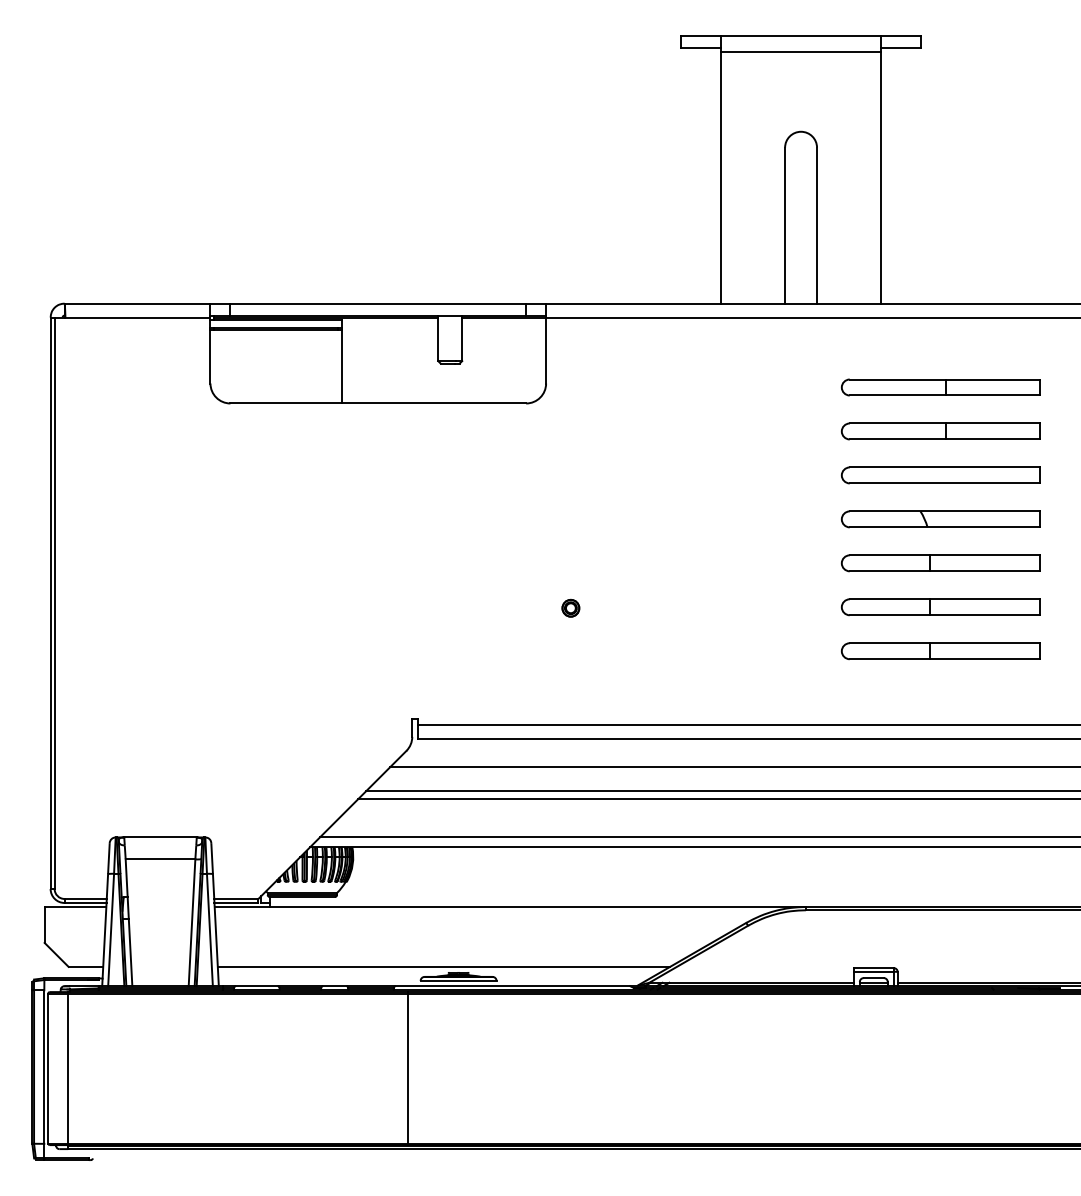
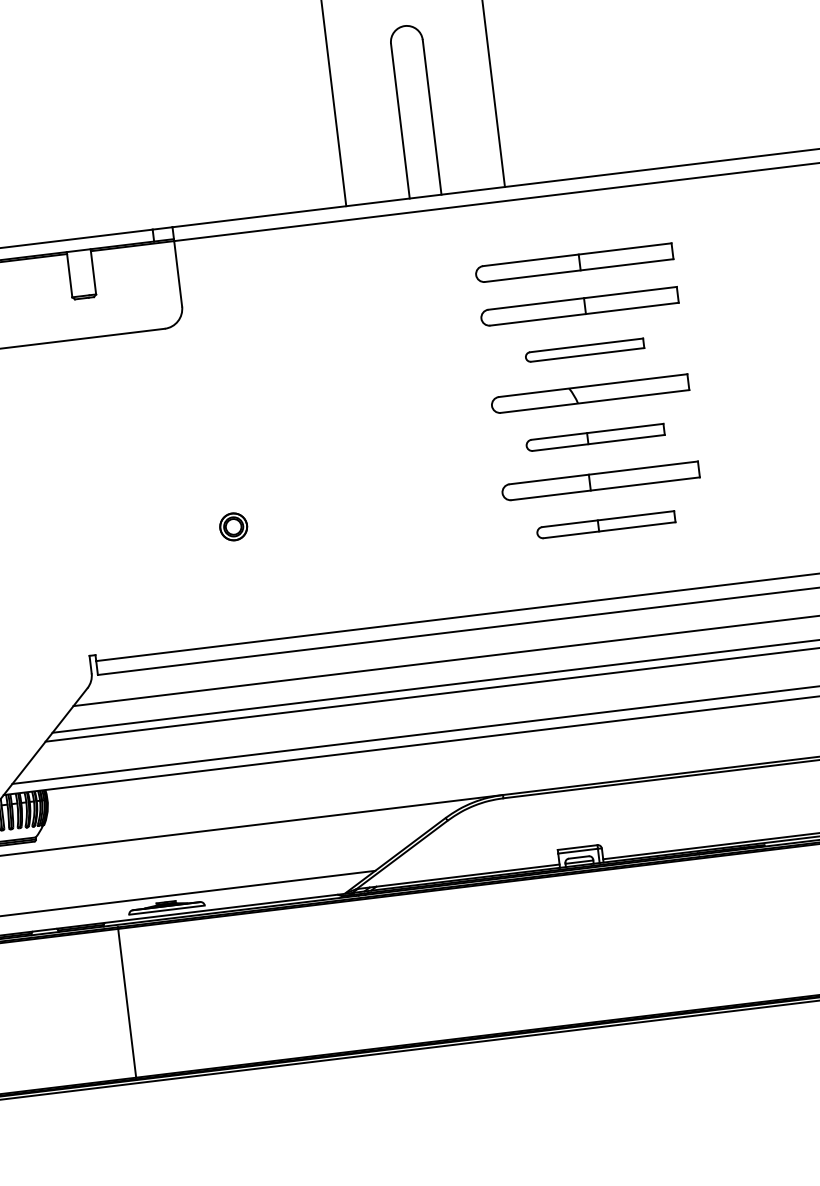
part: (940, 475) -> (584, 350), size x0.6
part: (940, 563) -> (595, 437), size x0.7
part: (570, 607) -> (233, 526), size x1.6
part: (940, 651) -> (605, 525), size x0.7

